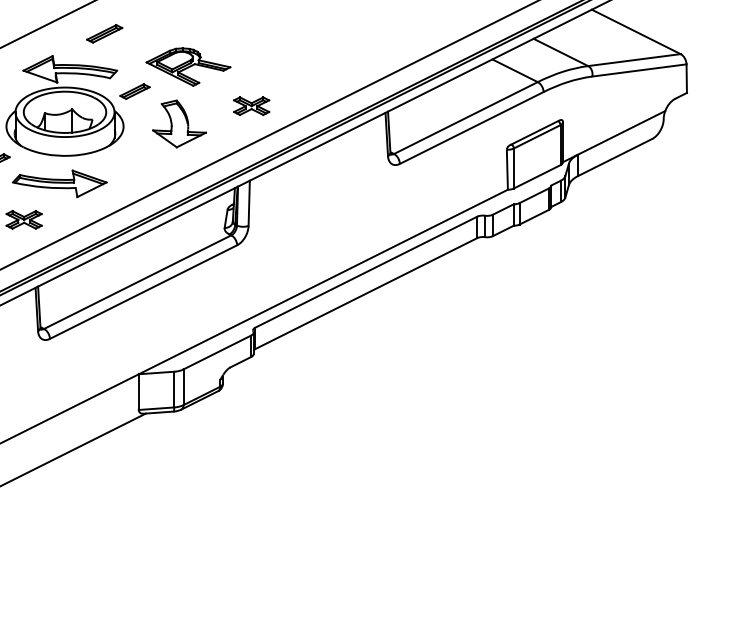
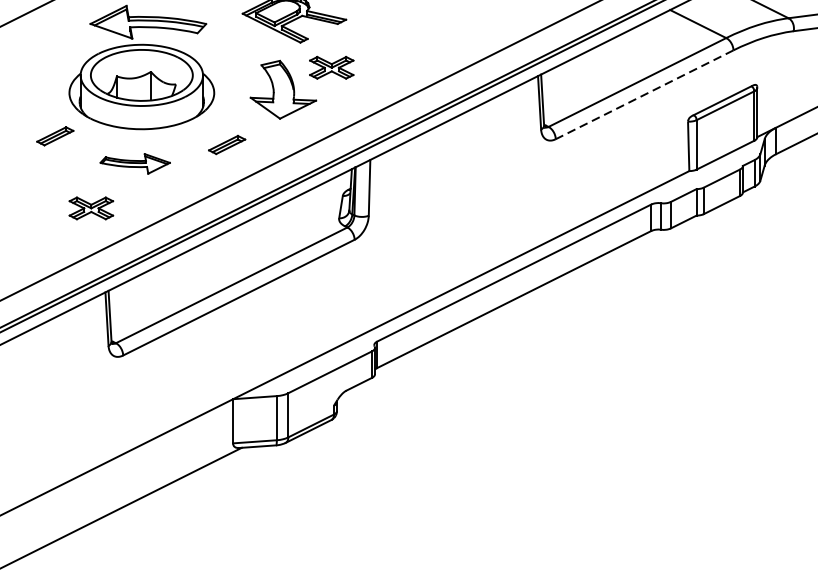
part: (134, 91) -> (226, 144), moved
part: (251, 105) -> (331, 66), moved
line: (471, 128) -> (644, 95), solid -> dashed
part: (59, 183) -> (135, 163), size x0.6

